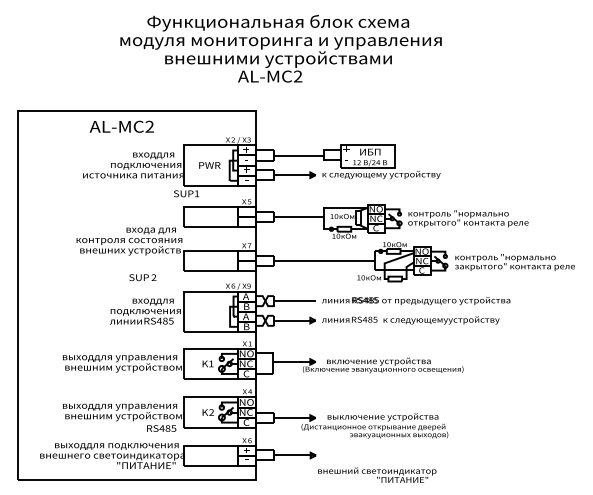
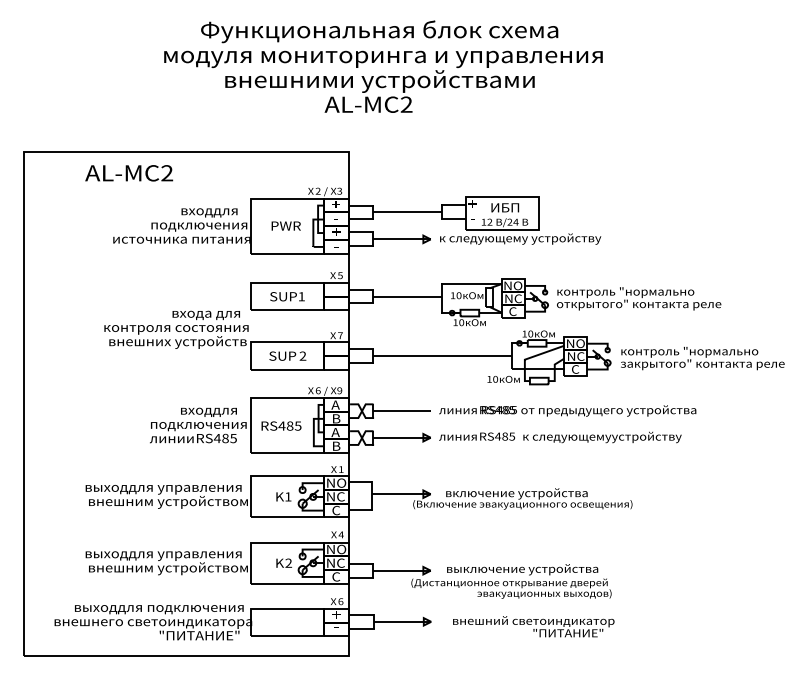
text: (122, 126) -> (129, 173), moved
text: (186, 193) -> (287, 296), moved
text: (142, 277) -> (287, 355), moved
text: (161, 428) -> (281, 425), moved
text: (377, 475) -> (533, 626), moved

